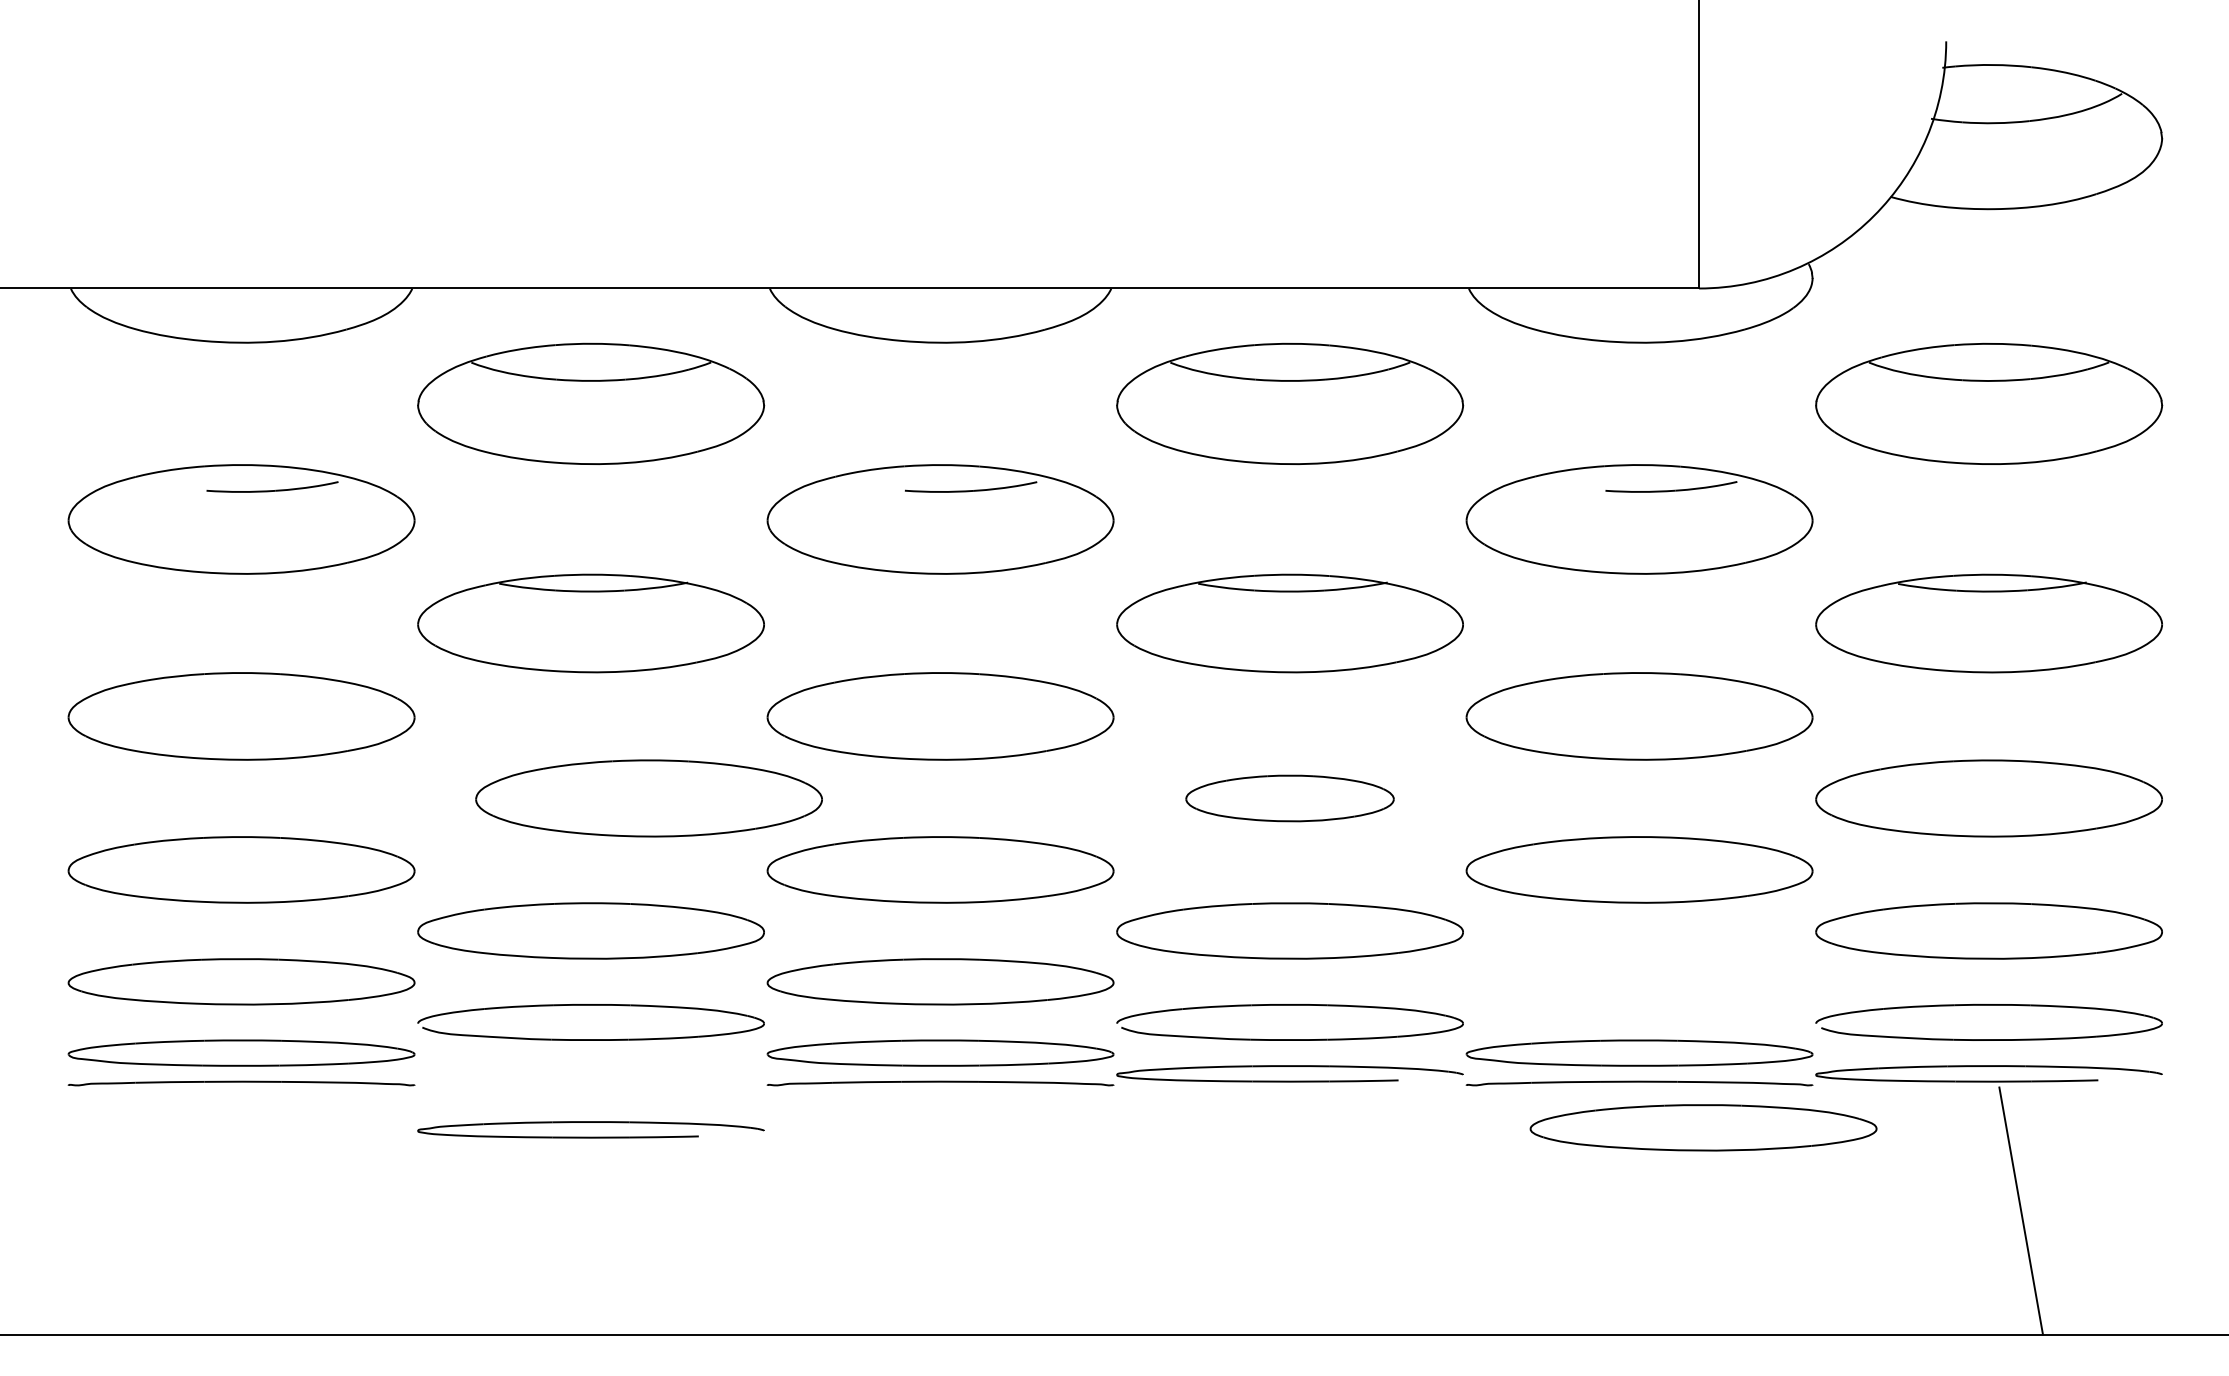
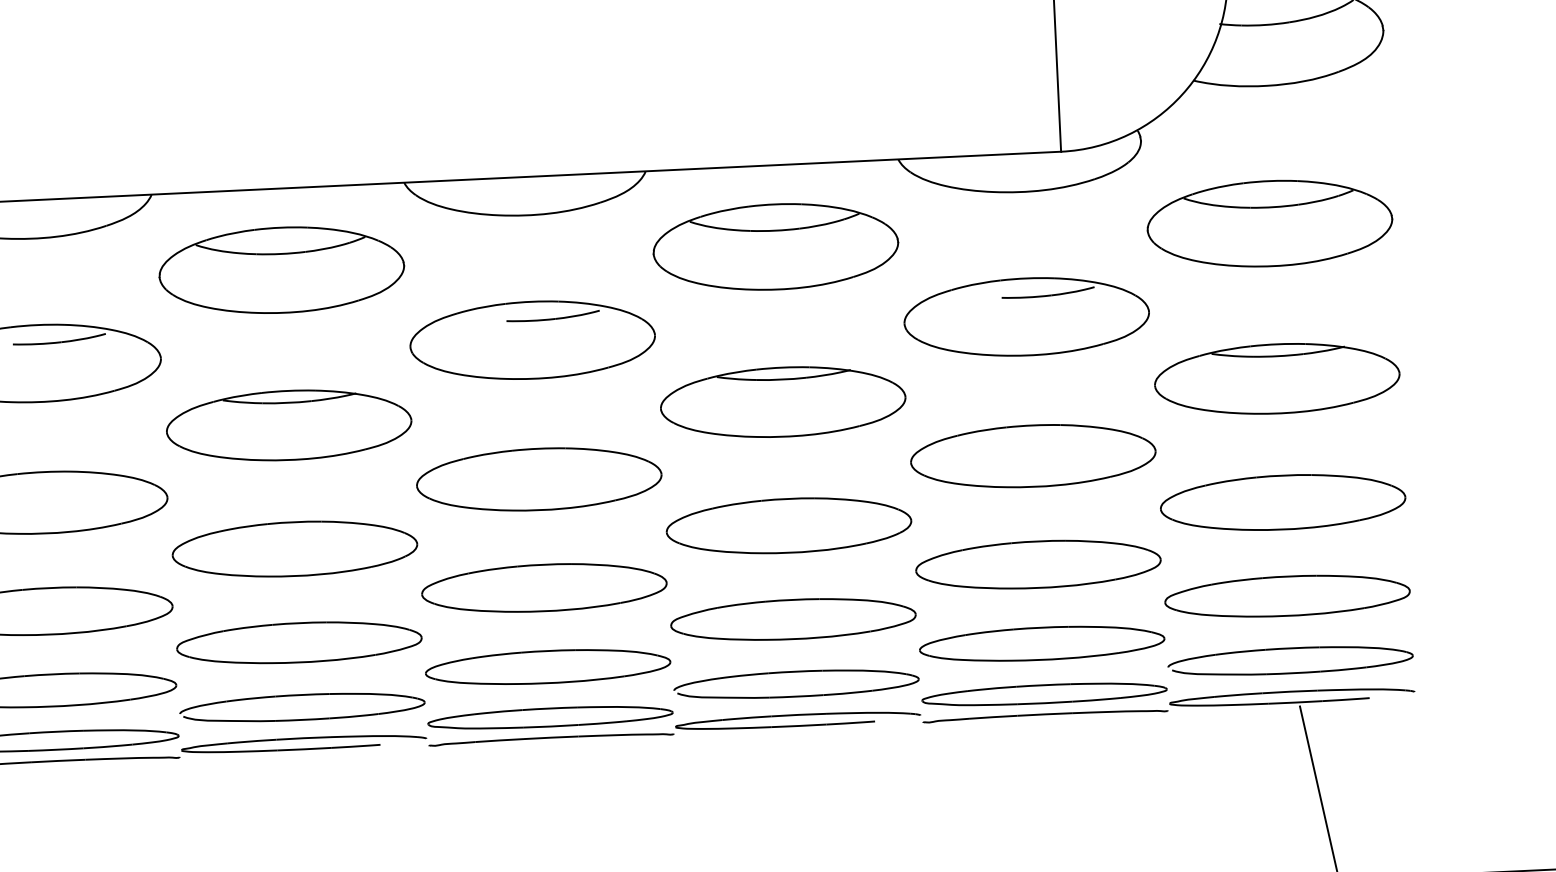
part: (648, 798) -> (294, 549), moved
part: (1289, 798) -> (788, 525), size x1.67
part: (590, 1122) -> (303, 738), moved
part: (1703, 1127) -> (1042, 643), moved

